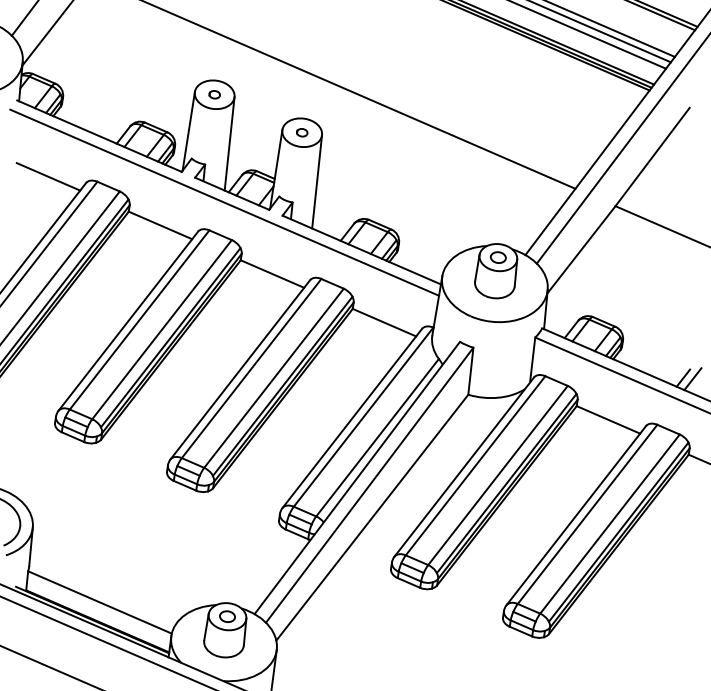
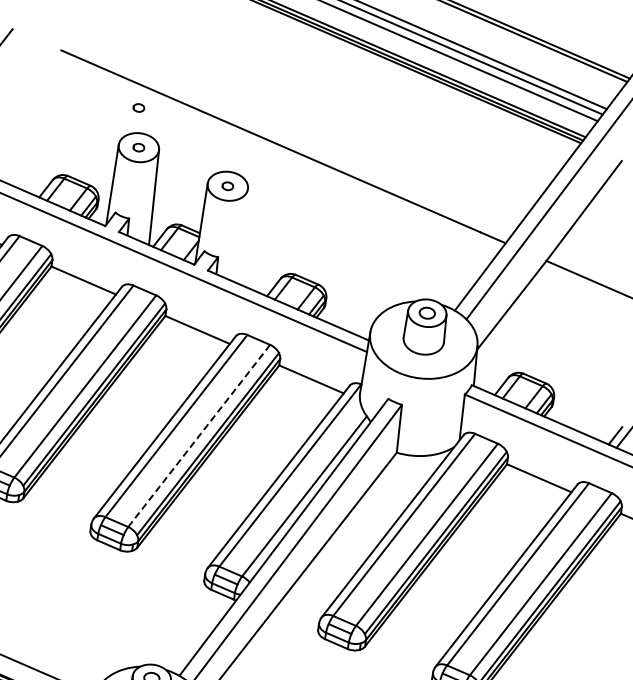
part: (214, 55) -> (138, 107), added
line: (317, 181) -> (243, 235), removed
line: (274, 378) -> (199, 436), solid -> dashed

